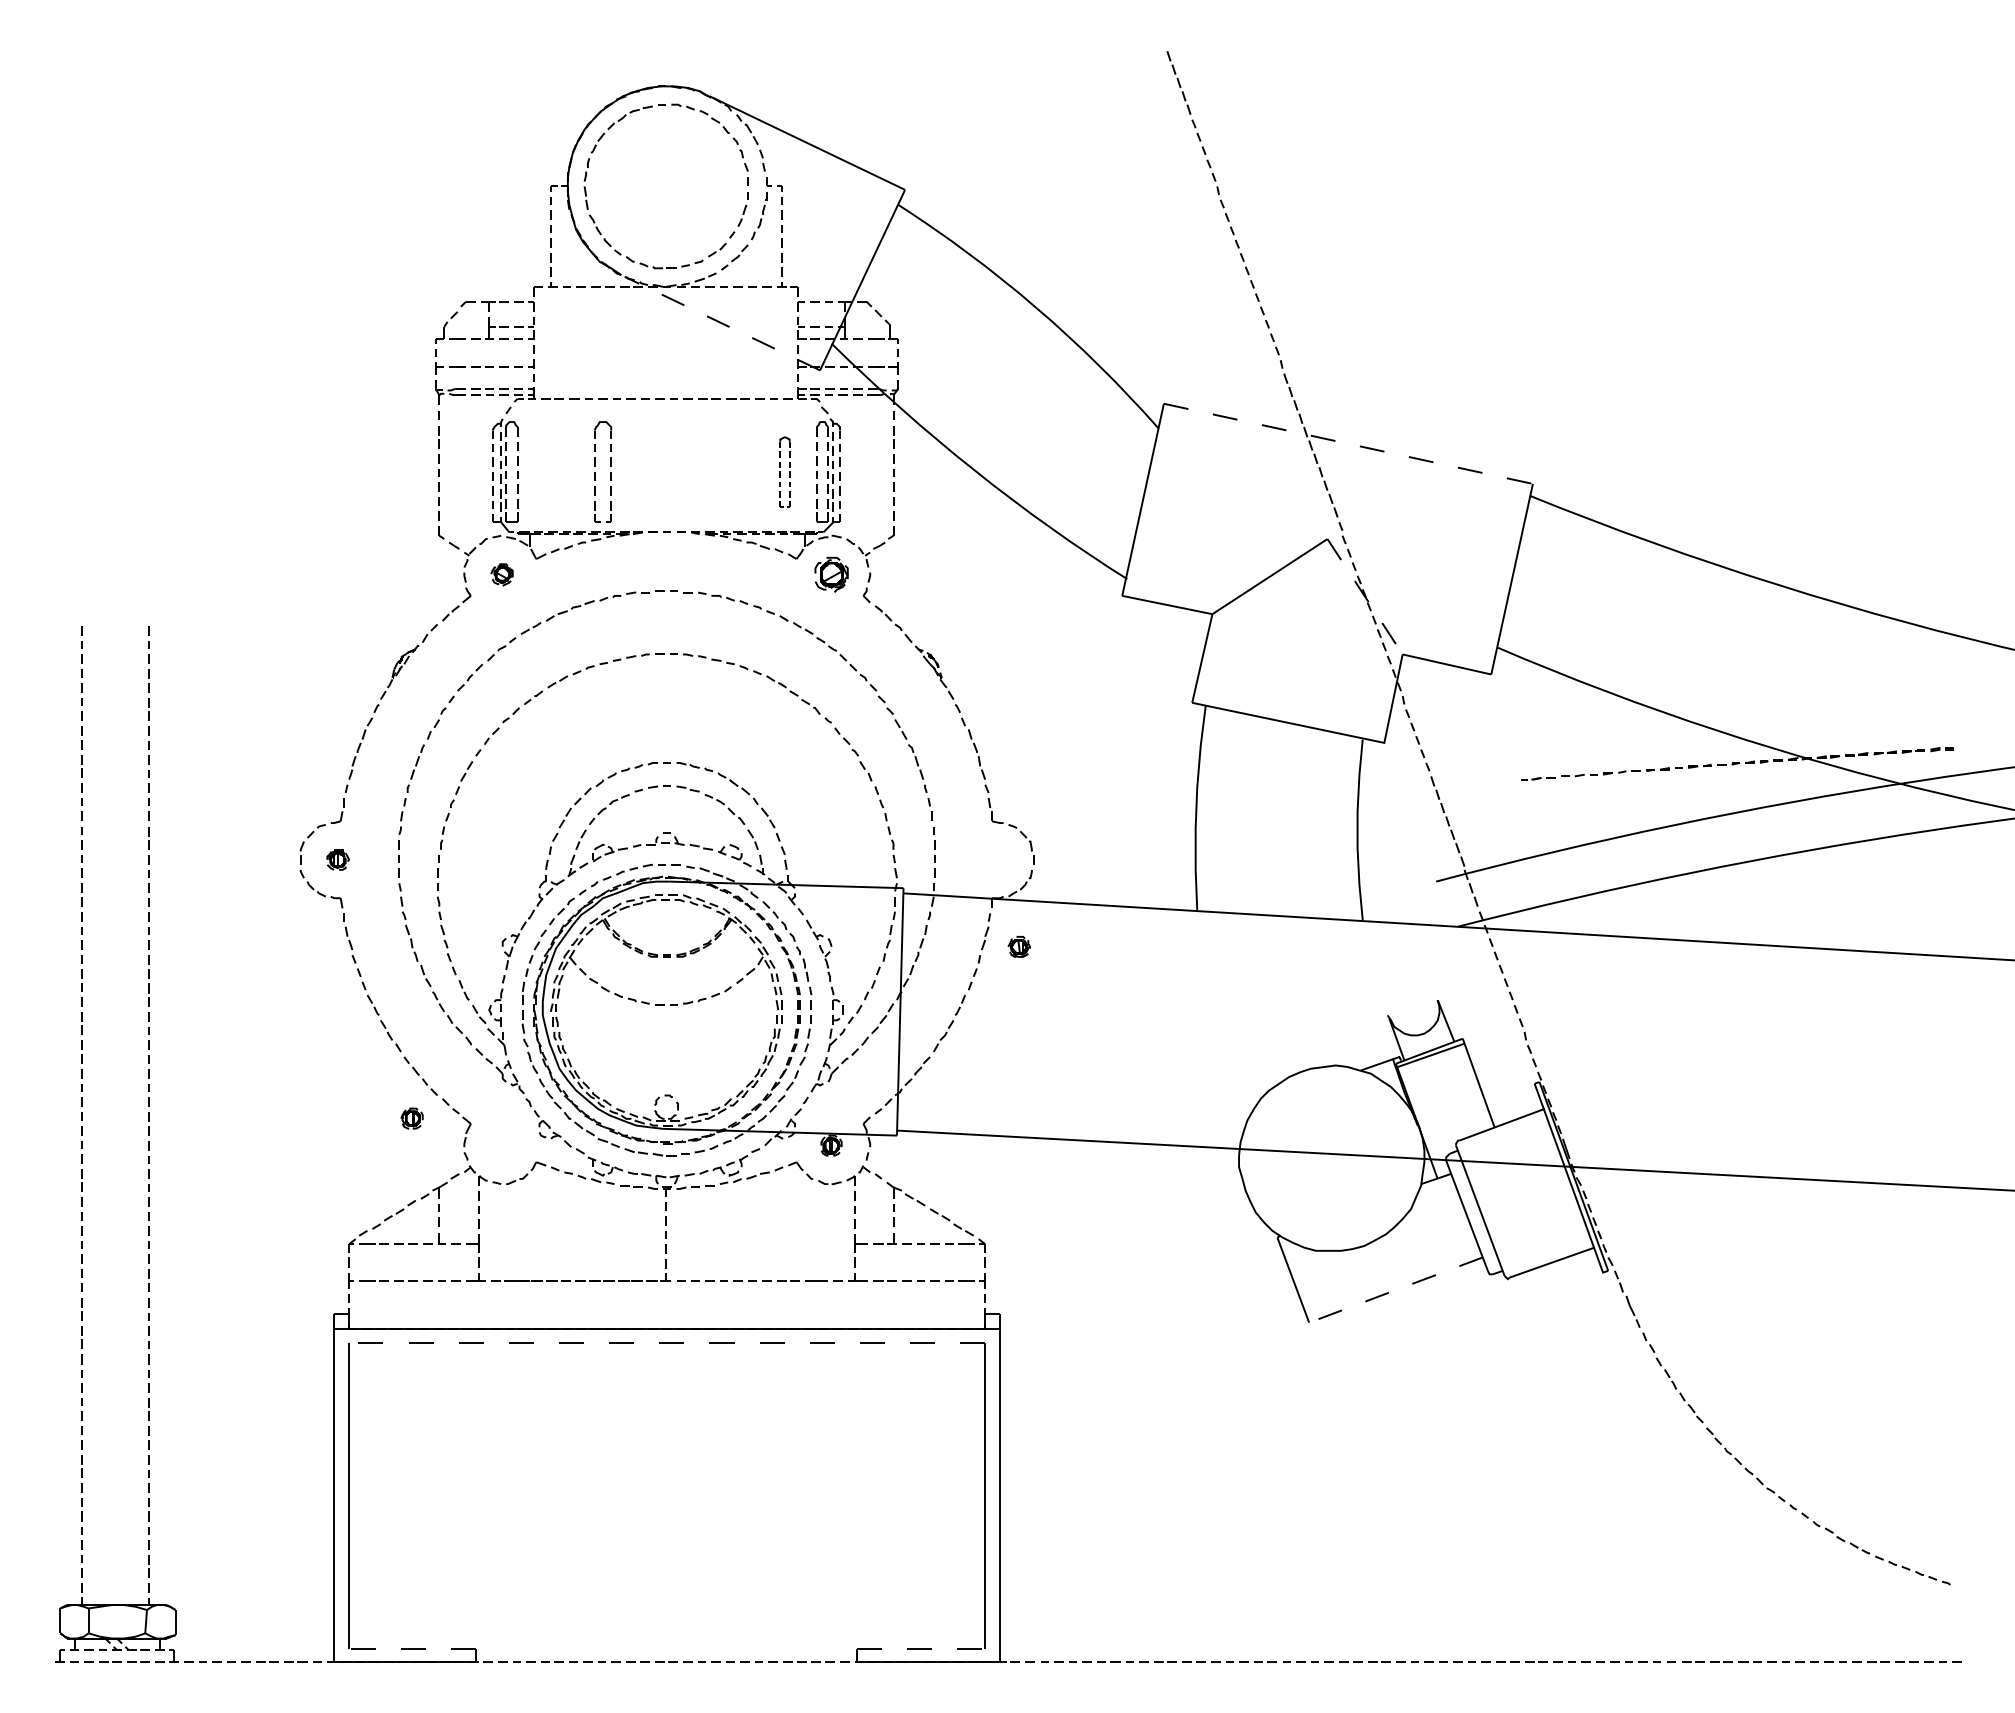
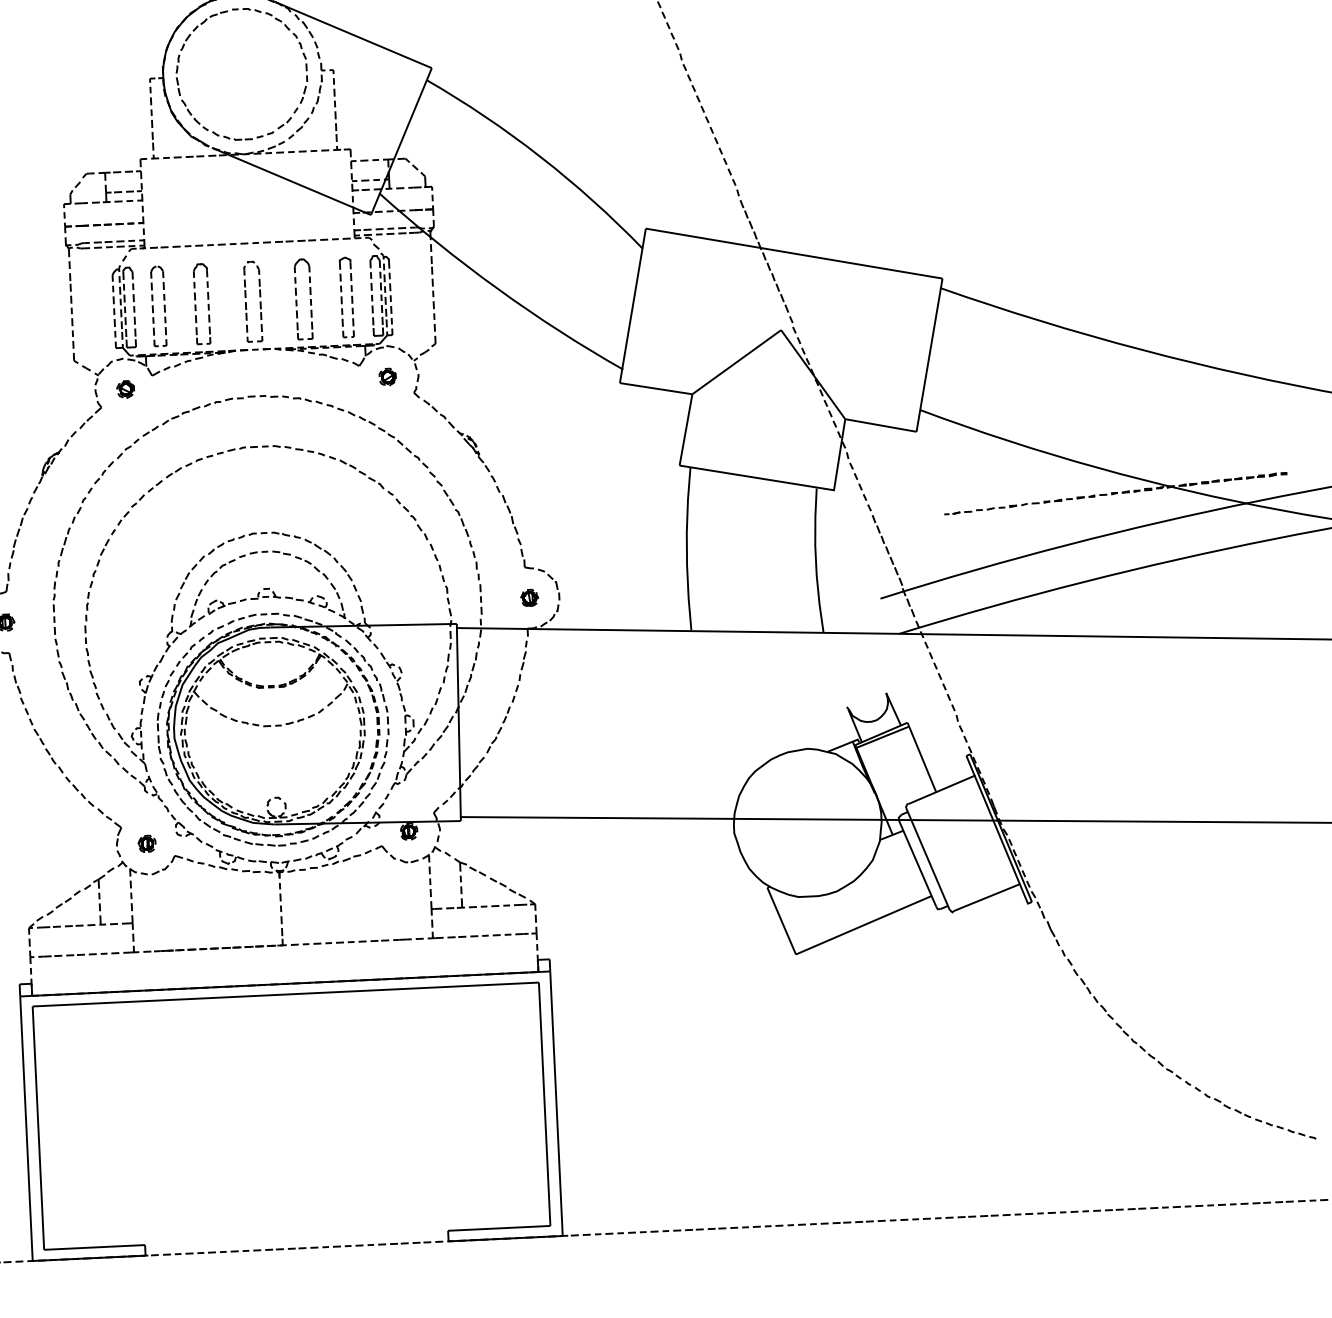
line: (721, 323) -> (290, 181), dashed -> solid
line: (1348, 443) -> (794, 253), dashed -> solid
part: (541, 471) -> (153, 305), added
part: (784, 471) -> (346, 296), size x1.43
part: (658, 472) -> (246, 302), added
part: (721, 472) -> (296, 299), added
part: (831, 574) -> (387, 376), size x0.62
line: (1365, 596) -> (813, 374), dashed -> solid
part: (1018, 946) -> (528, 597), moved
part: (411, 1118) -> (146, 843), moved
line: (1396, 1290) -> (864, 925), dashed -> solid
line: (666, 1342) -> (285, 994), dashed -> solid
line: (412, 1648) -> (94, 1247), dashed -> solid
line: (921, 1648) -> (499, 1228), dashed -> solid

